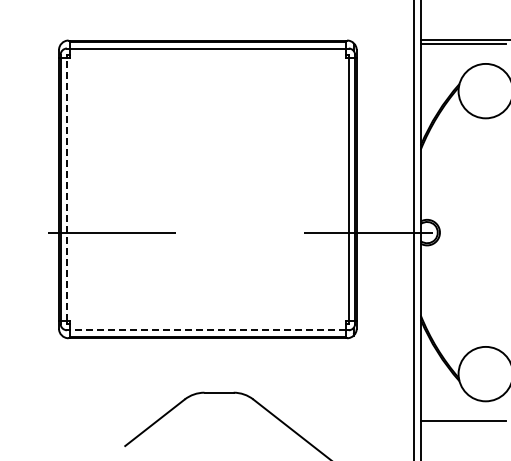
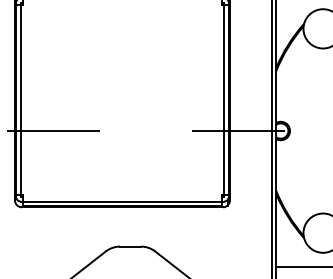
line: (67, 188) -> (21, 99), dashed -> solid
line: (207, 330) -> (122, 201), dashed -> solid

